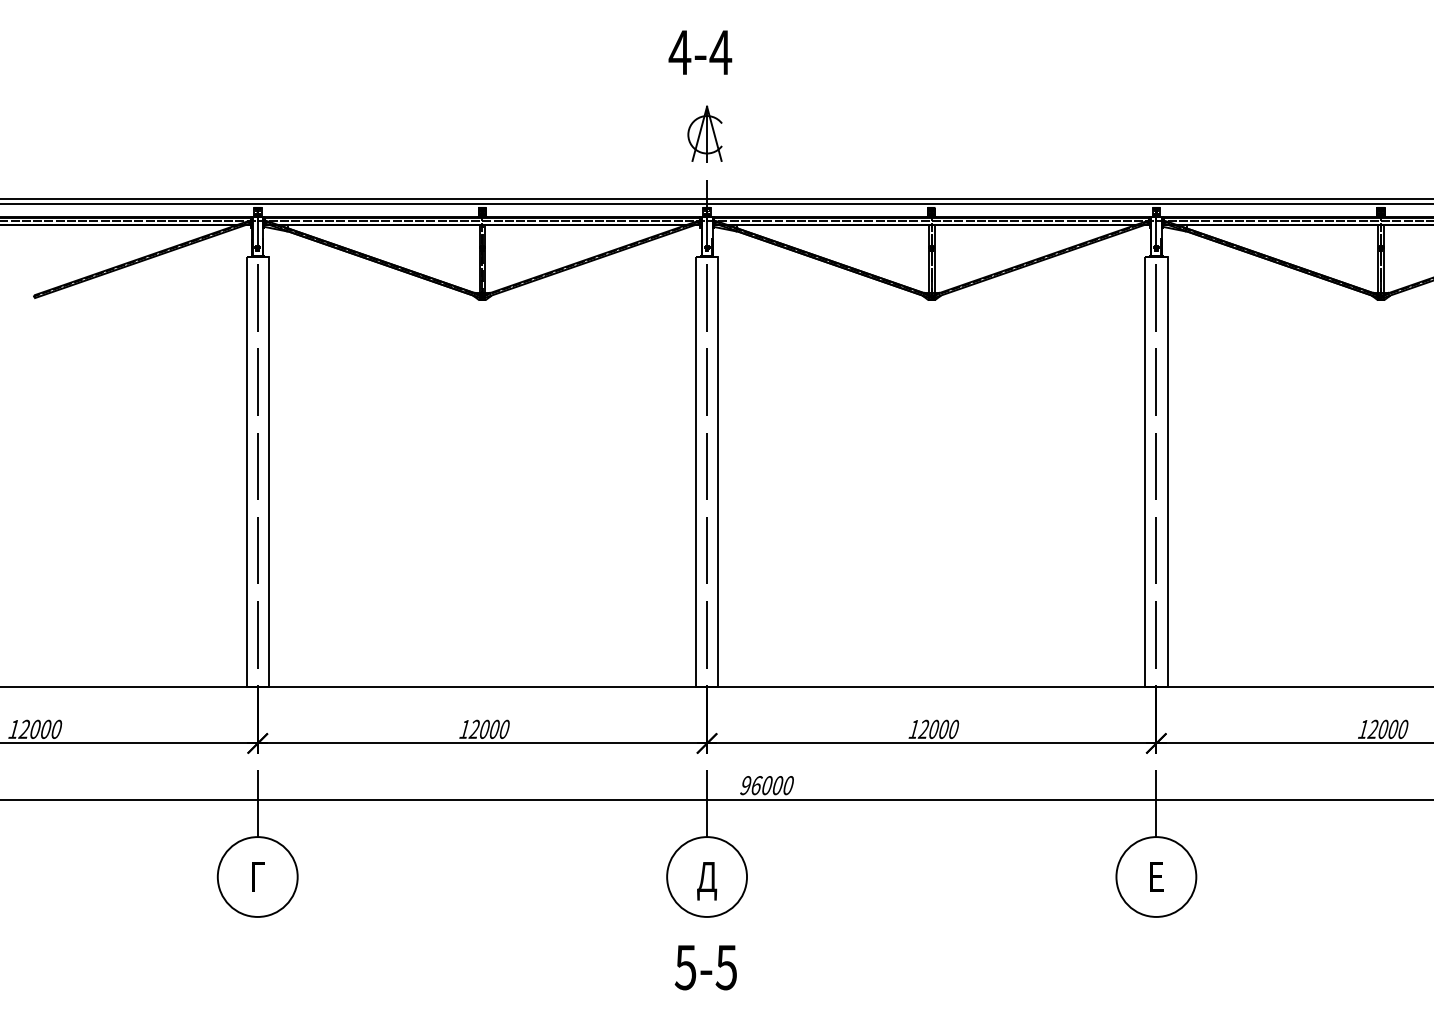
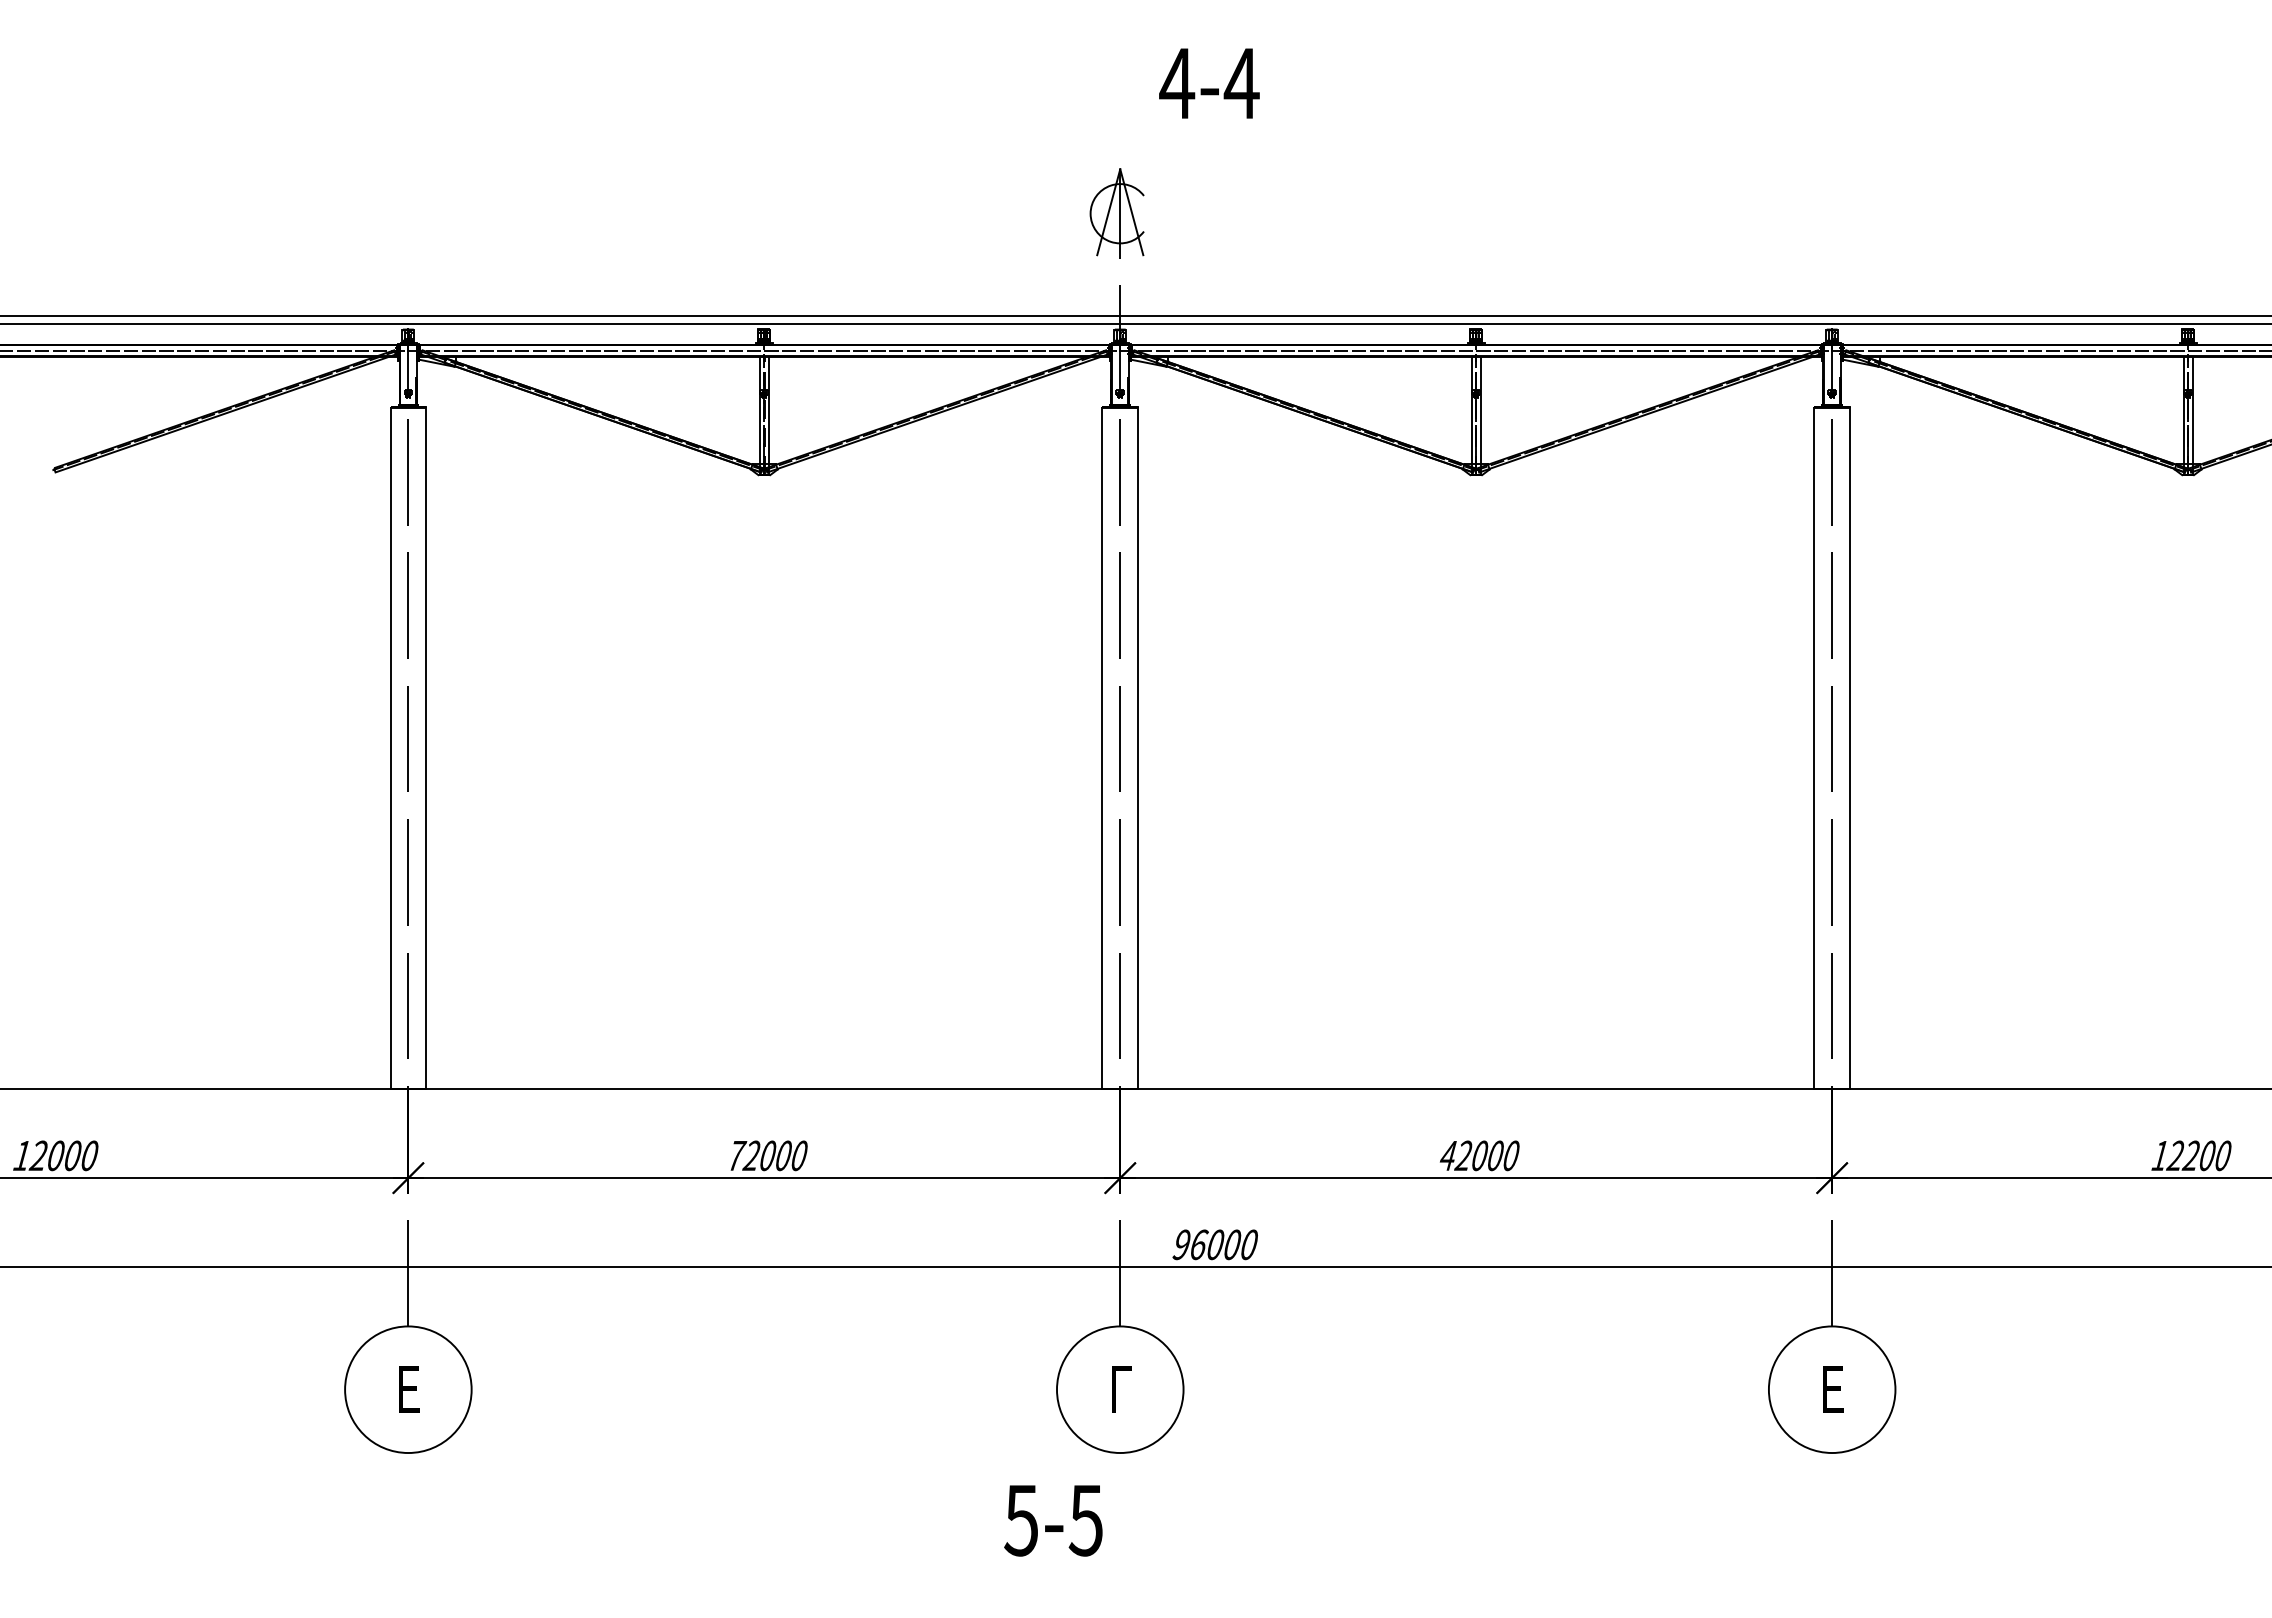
text: (700, 52) -> (1209, 83), moved
text: (465, 729) -> (737, 1155), 12000 -> 72000
text: (913, 729) -> (1447, 1155), 12000 -> 42000
text: (1382, 729) -> (2190, 1155), 12000 -> 12200
text: (707, 881) -> (1120, 1396), Д -> Г
text: (259, 883) -> (411, 1399), Г -> Е
text: (705, 967) -> (1052, 1520), moved

